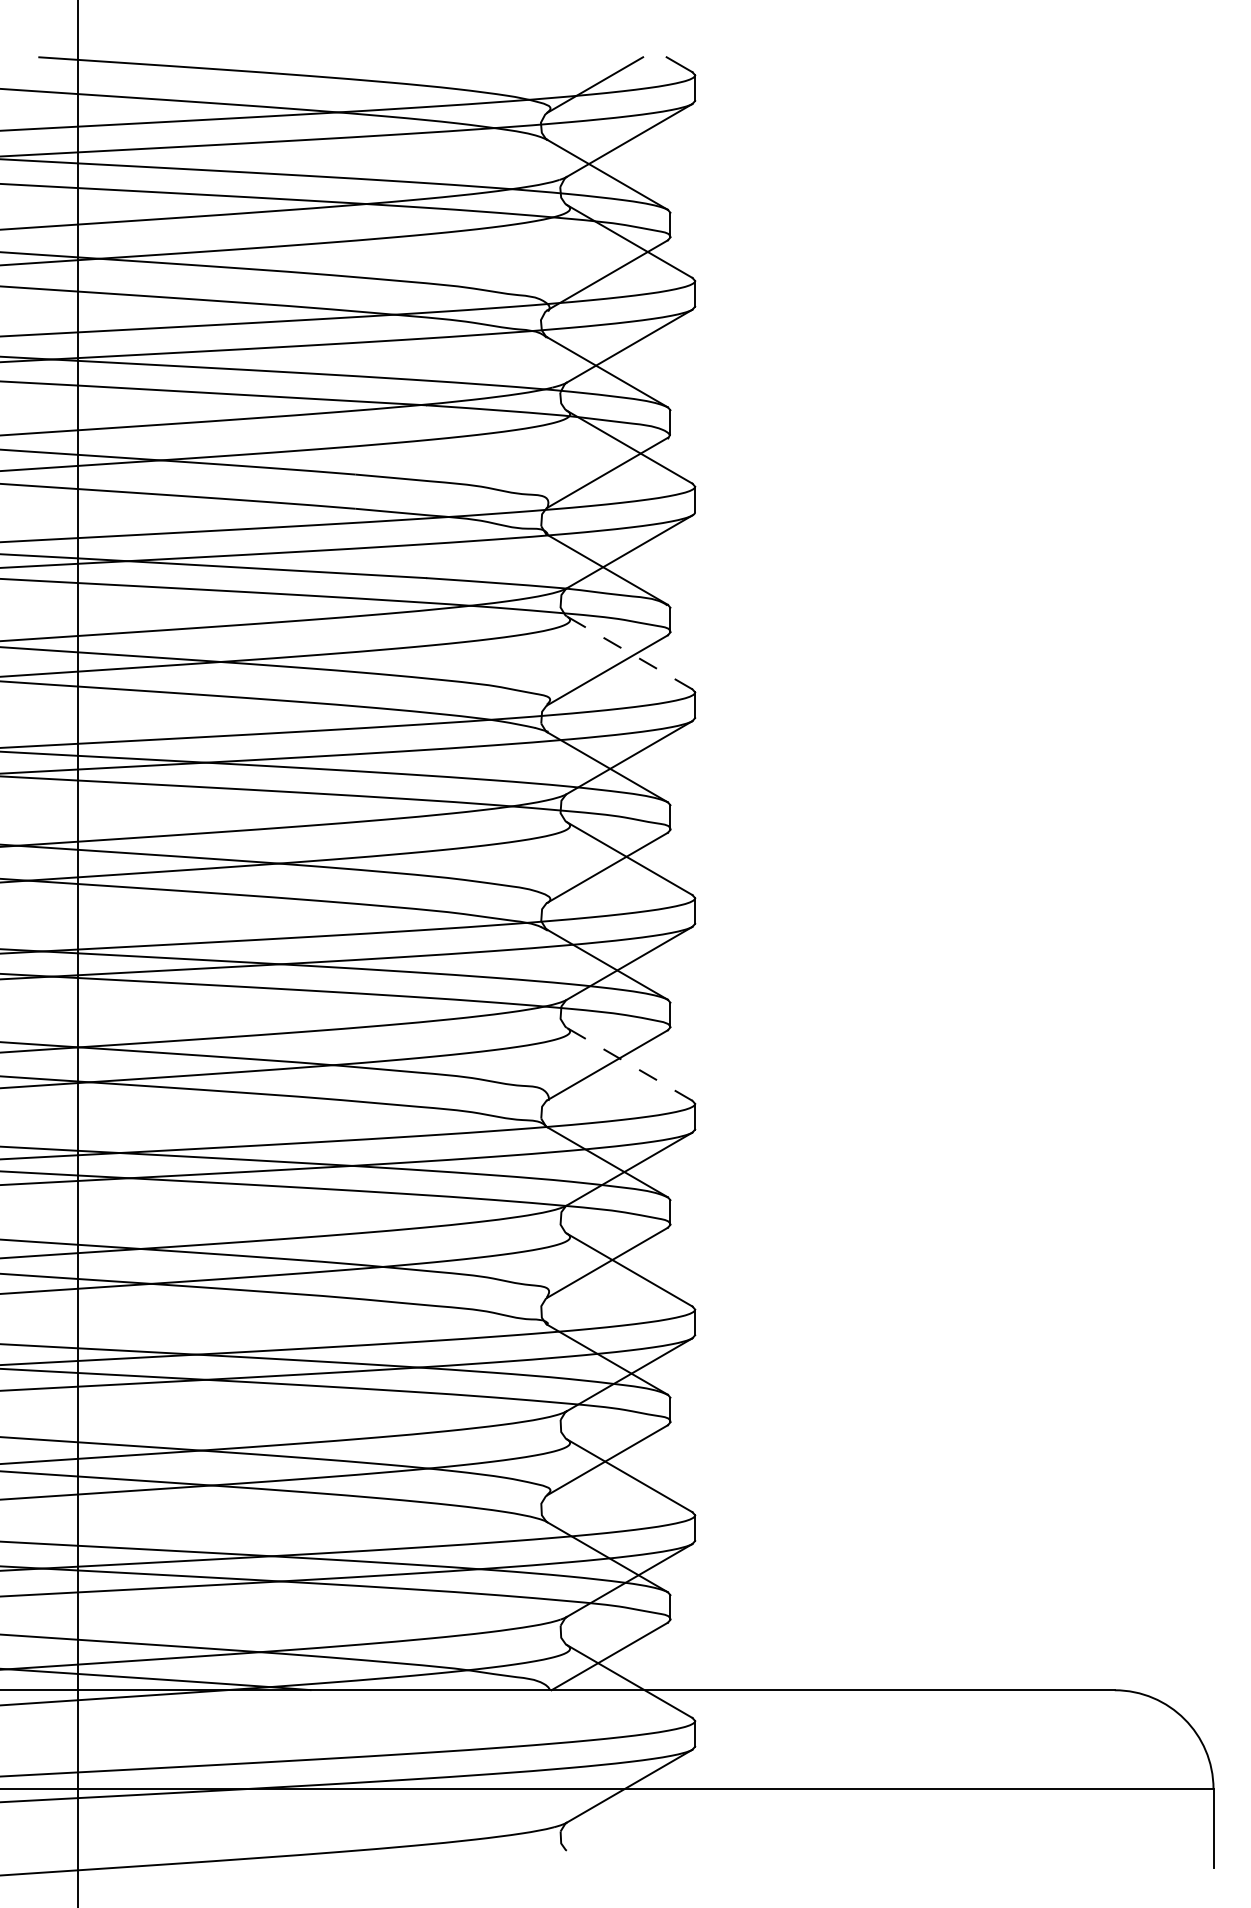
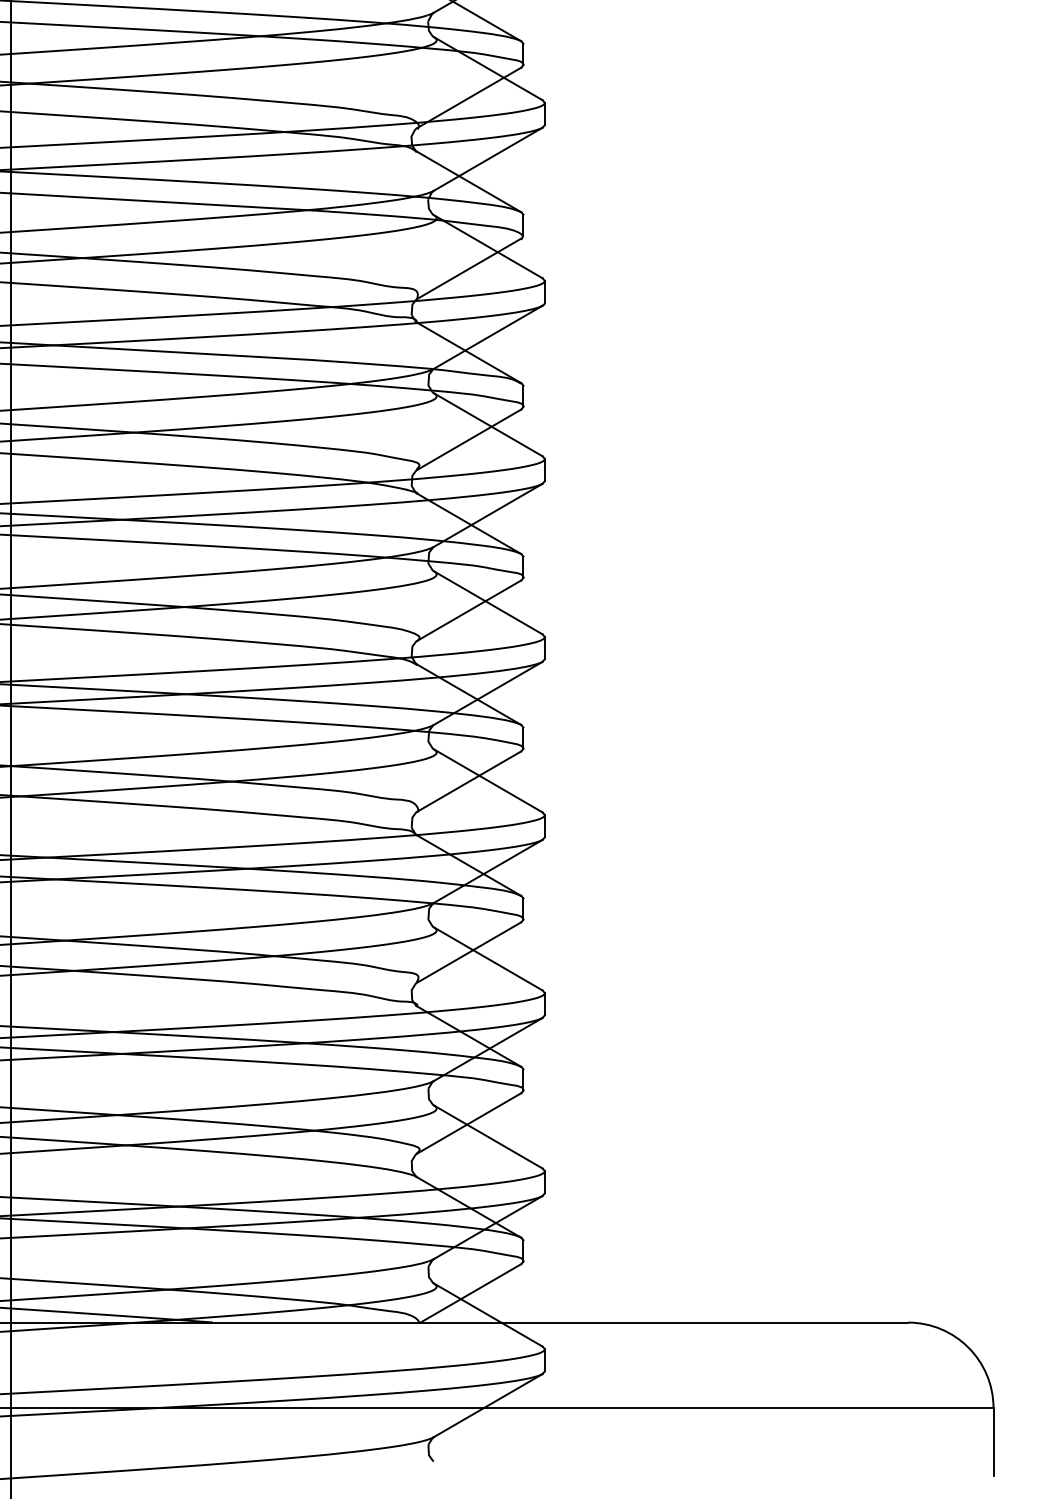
line: (629, 652) -> (488, 424), dashed -> solid
line: (629, 1064) -> (488, 780), dashed -> solid

